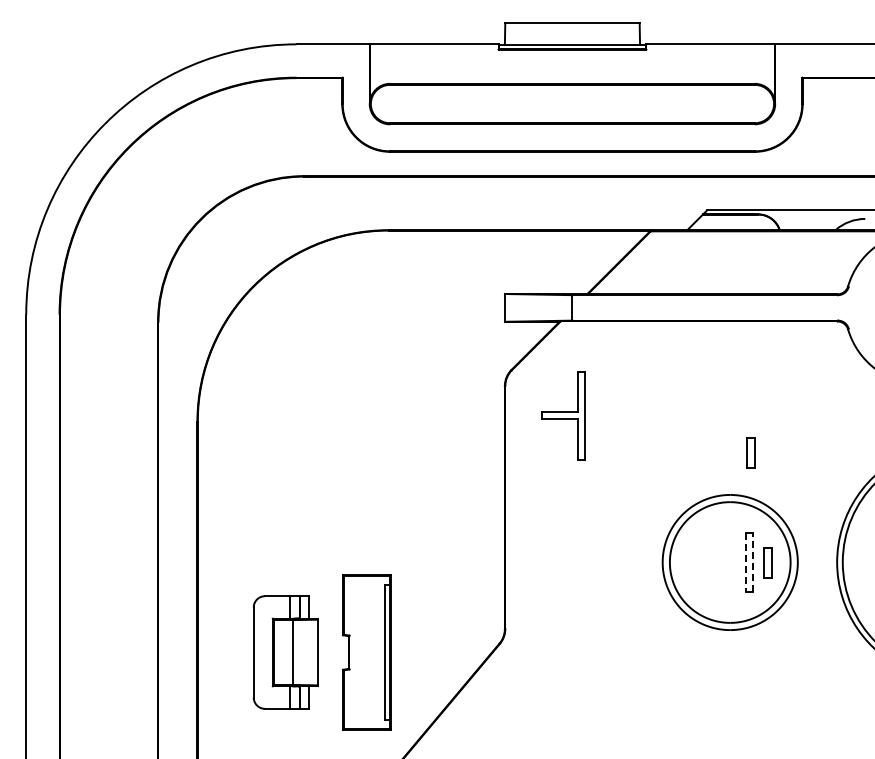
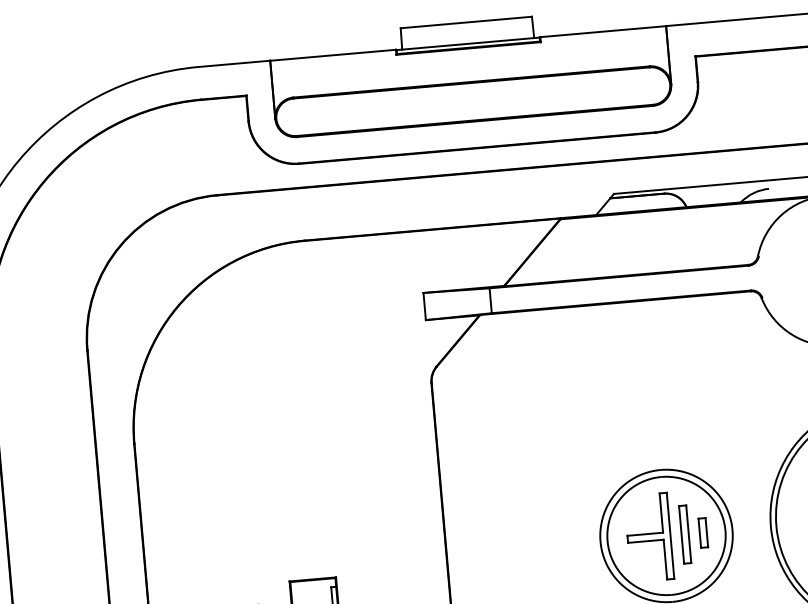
part: (563, 415) -> (649, 537), moved
part: (750, 452) -> (676, 426), removed
line: (745, 562) -> (681, 534), dashed -> solid
line: (752, 562) -> (688, 534), dashed -> solid

